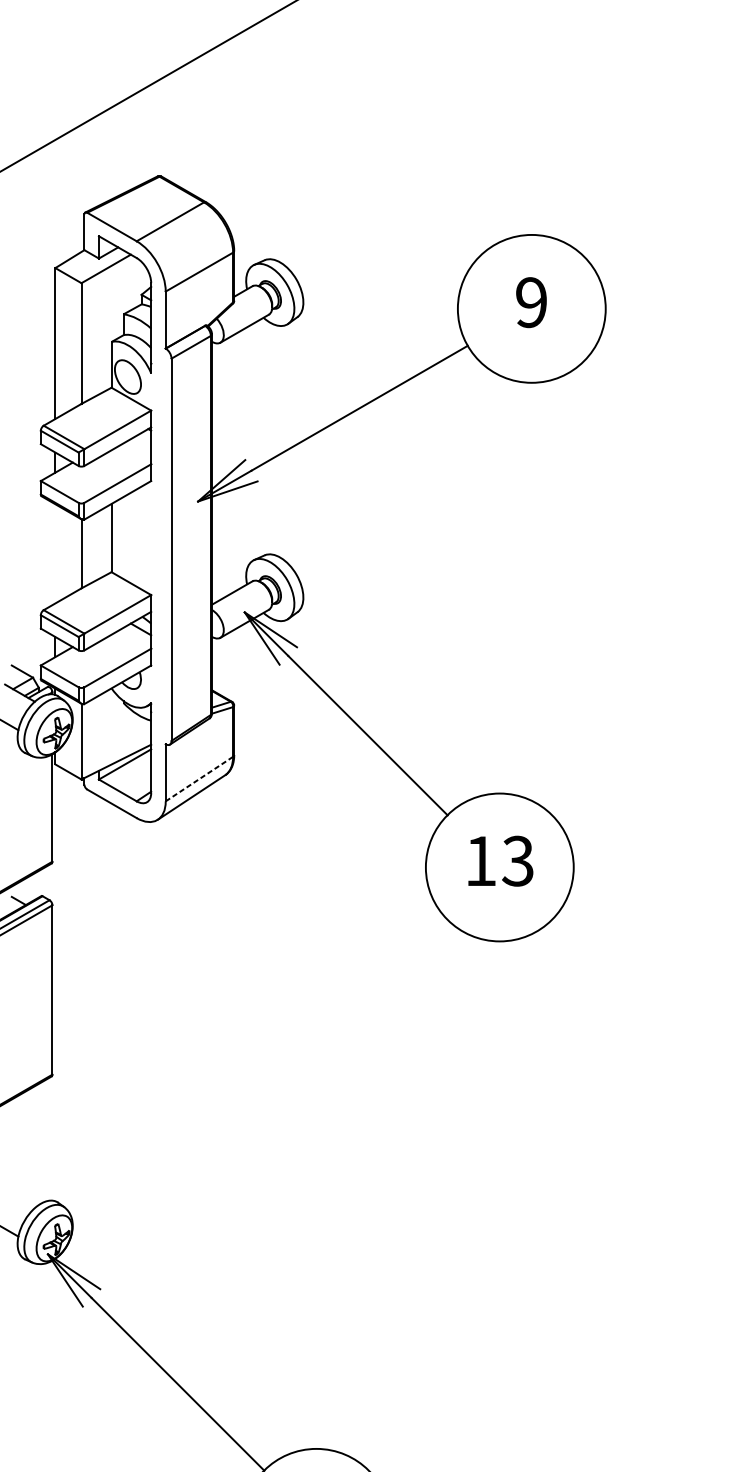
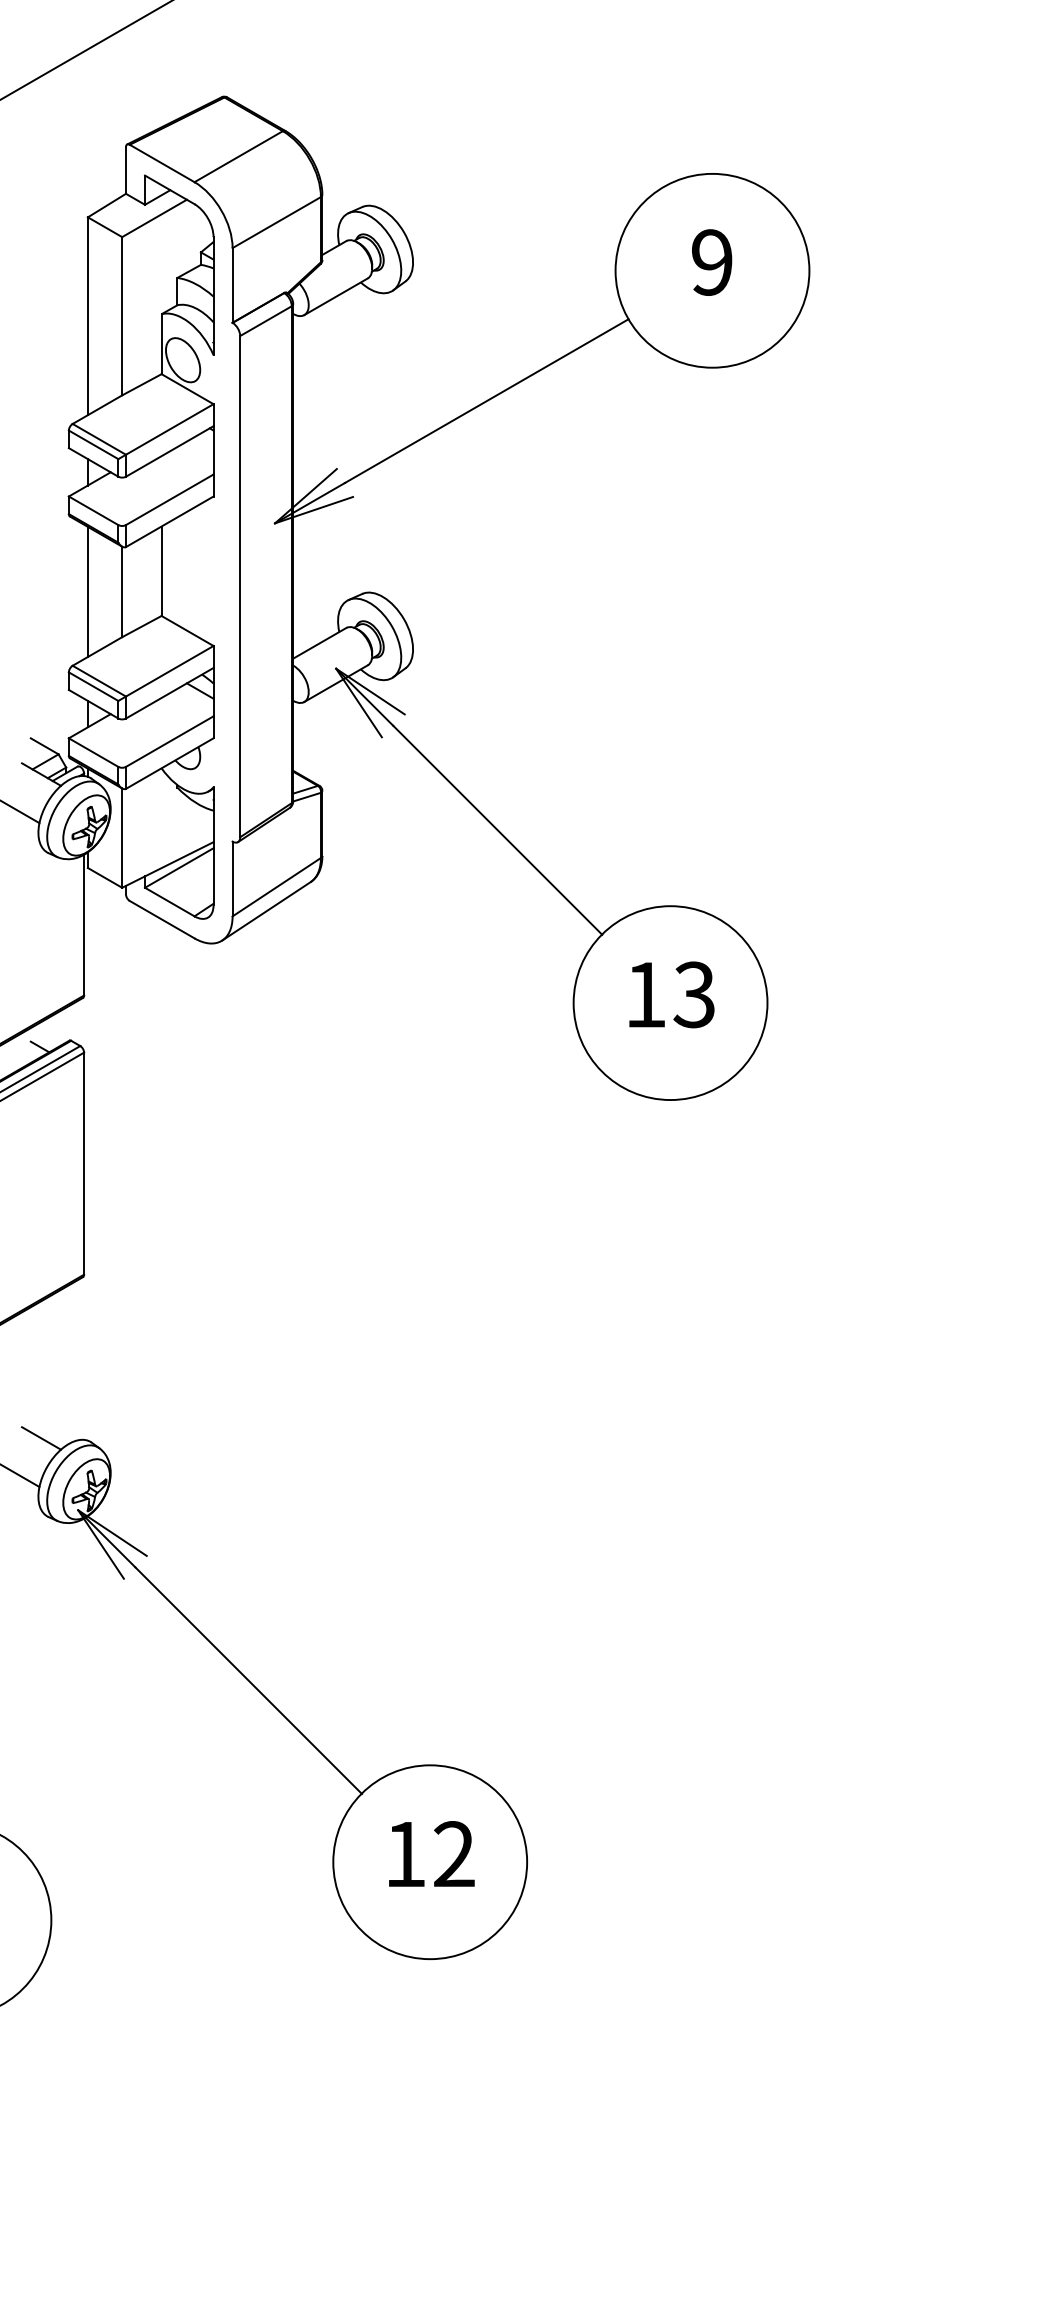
line: (55, 553) -> (87, 591), added
line: (199, 779) -> (276, 887), dashed -> solid
line: (19, 1199) -> (41, 1438), added

